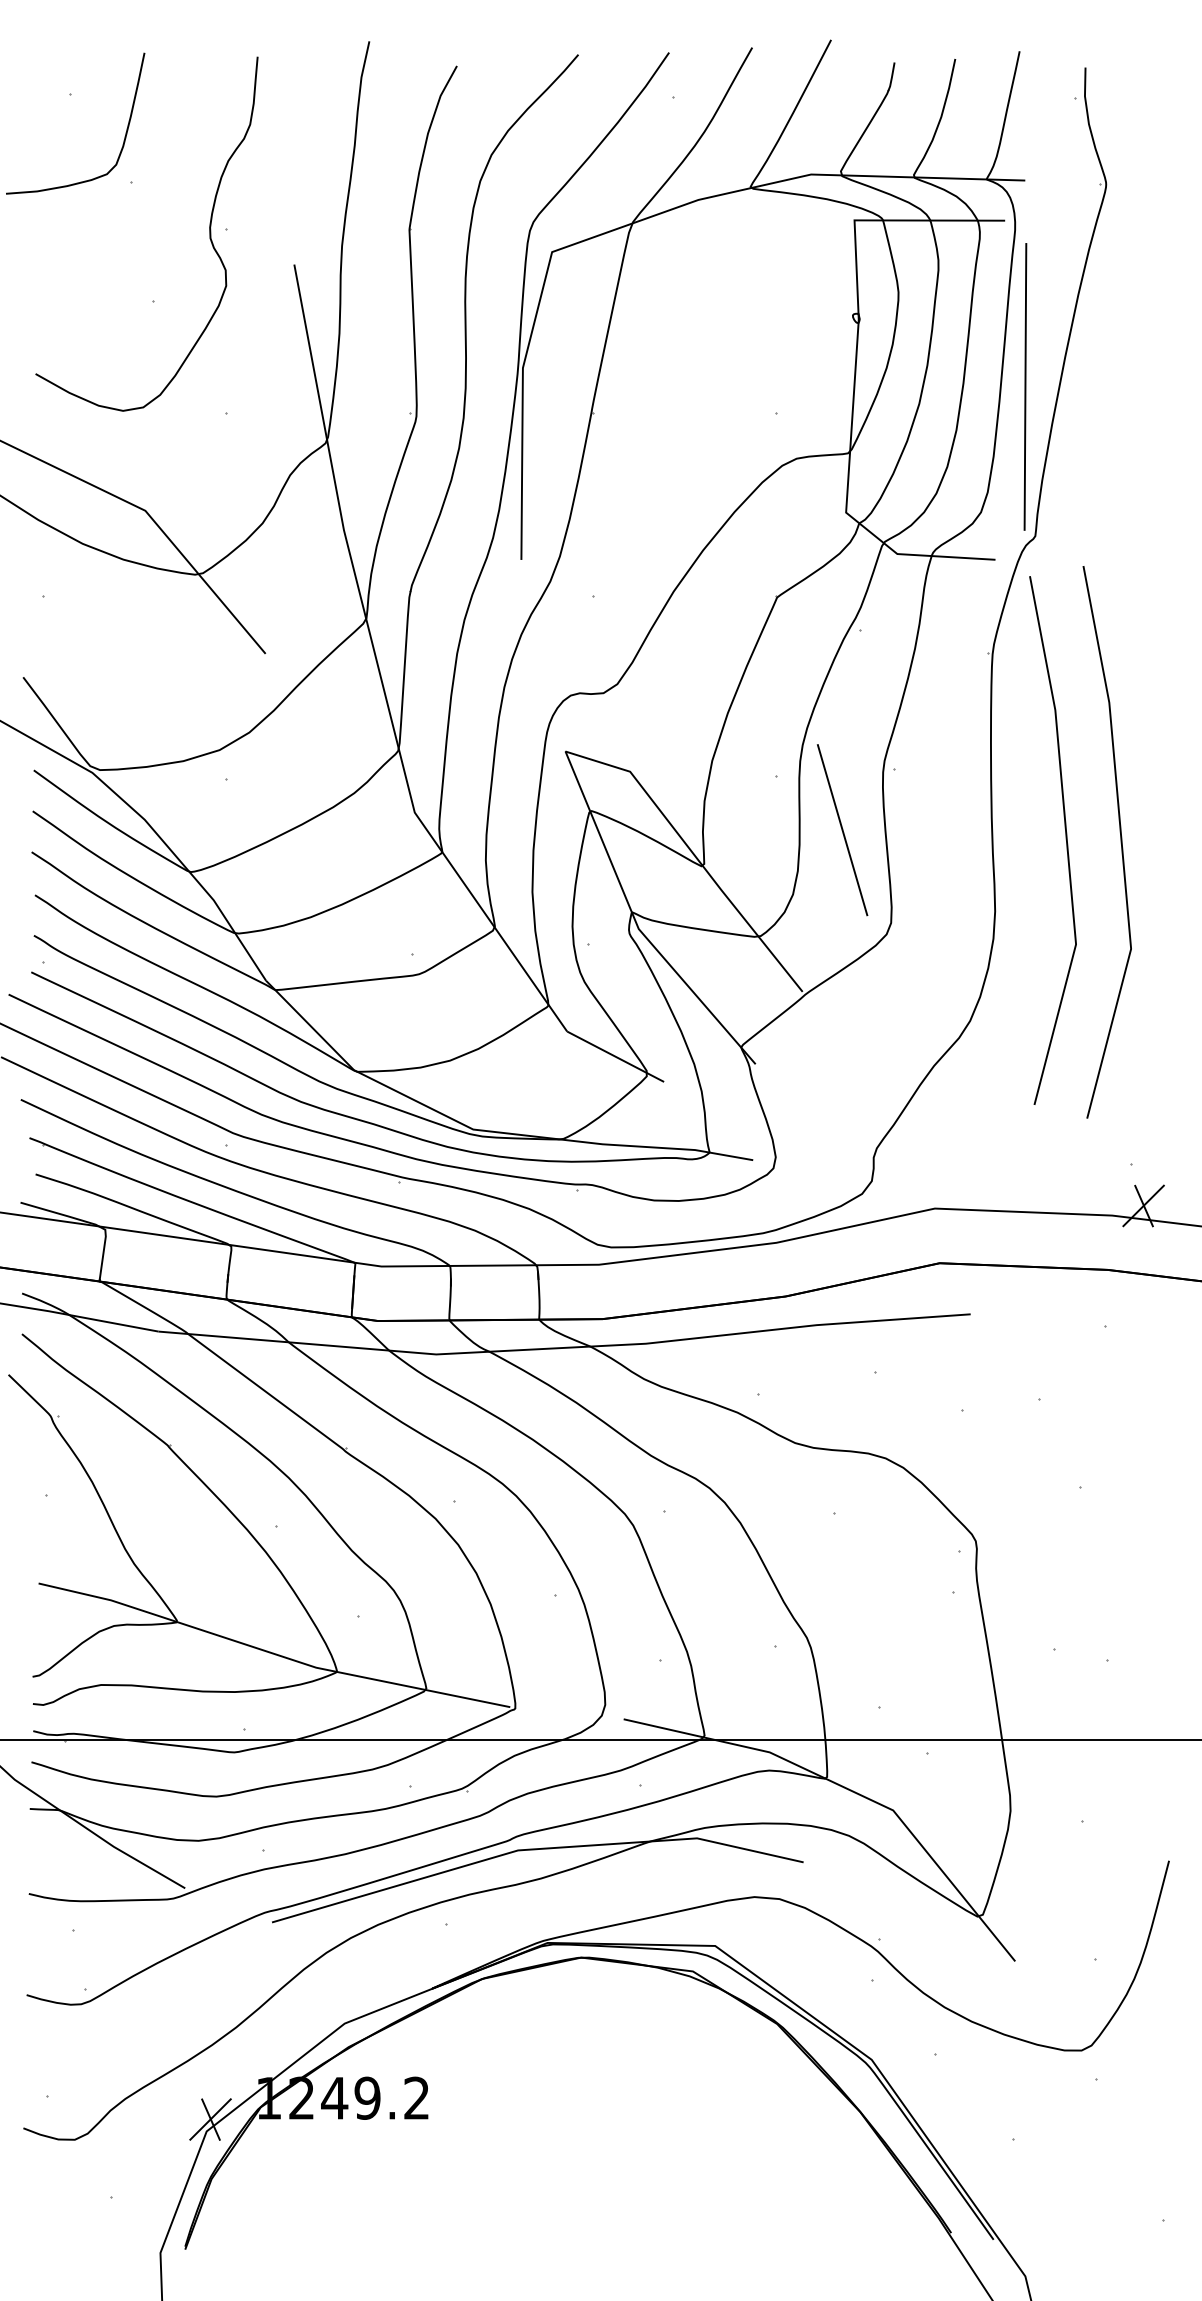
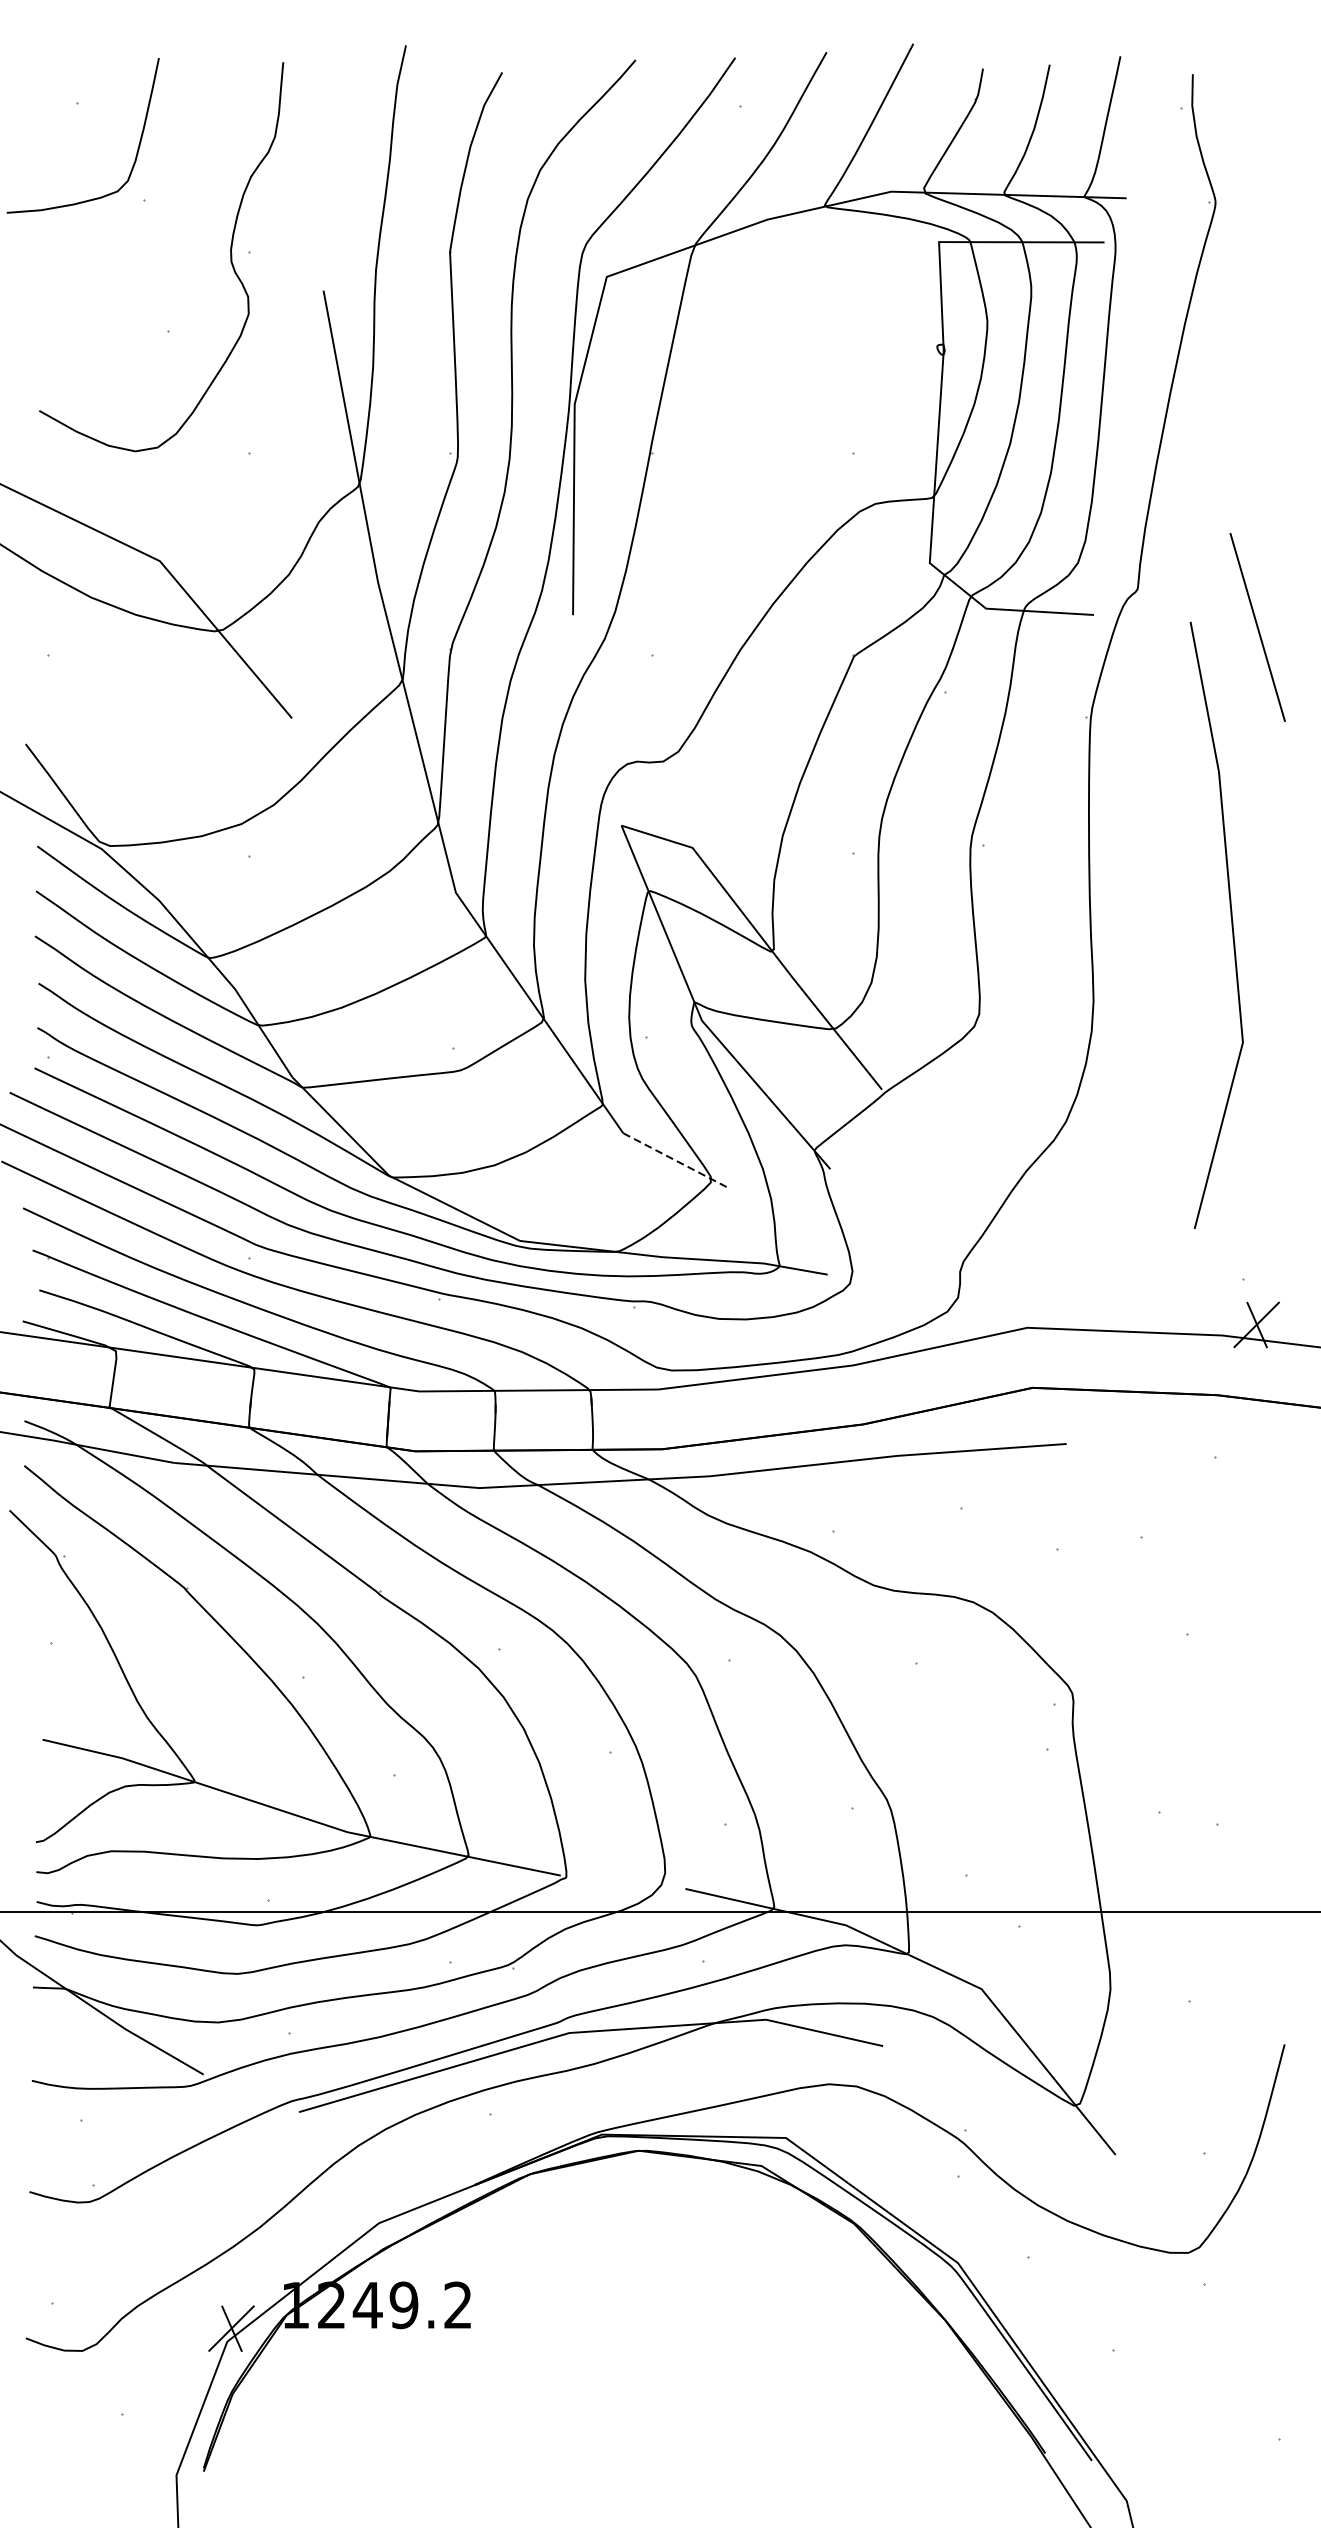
line: (1025, 386) -> (1126, 424), removed
line: (842, 830) -> (1257, 627), moved
line: (1065, 839) -> (1170, 922), removed
line: (615, 1056) -> (676, 1160), solid -> dashed

